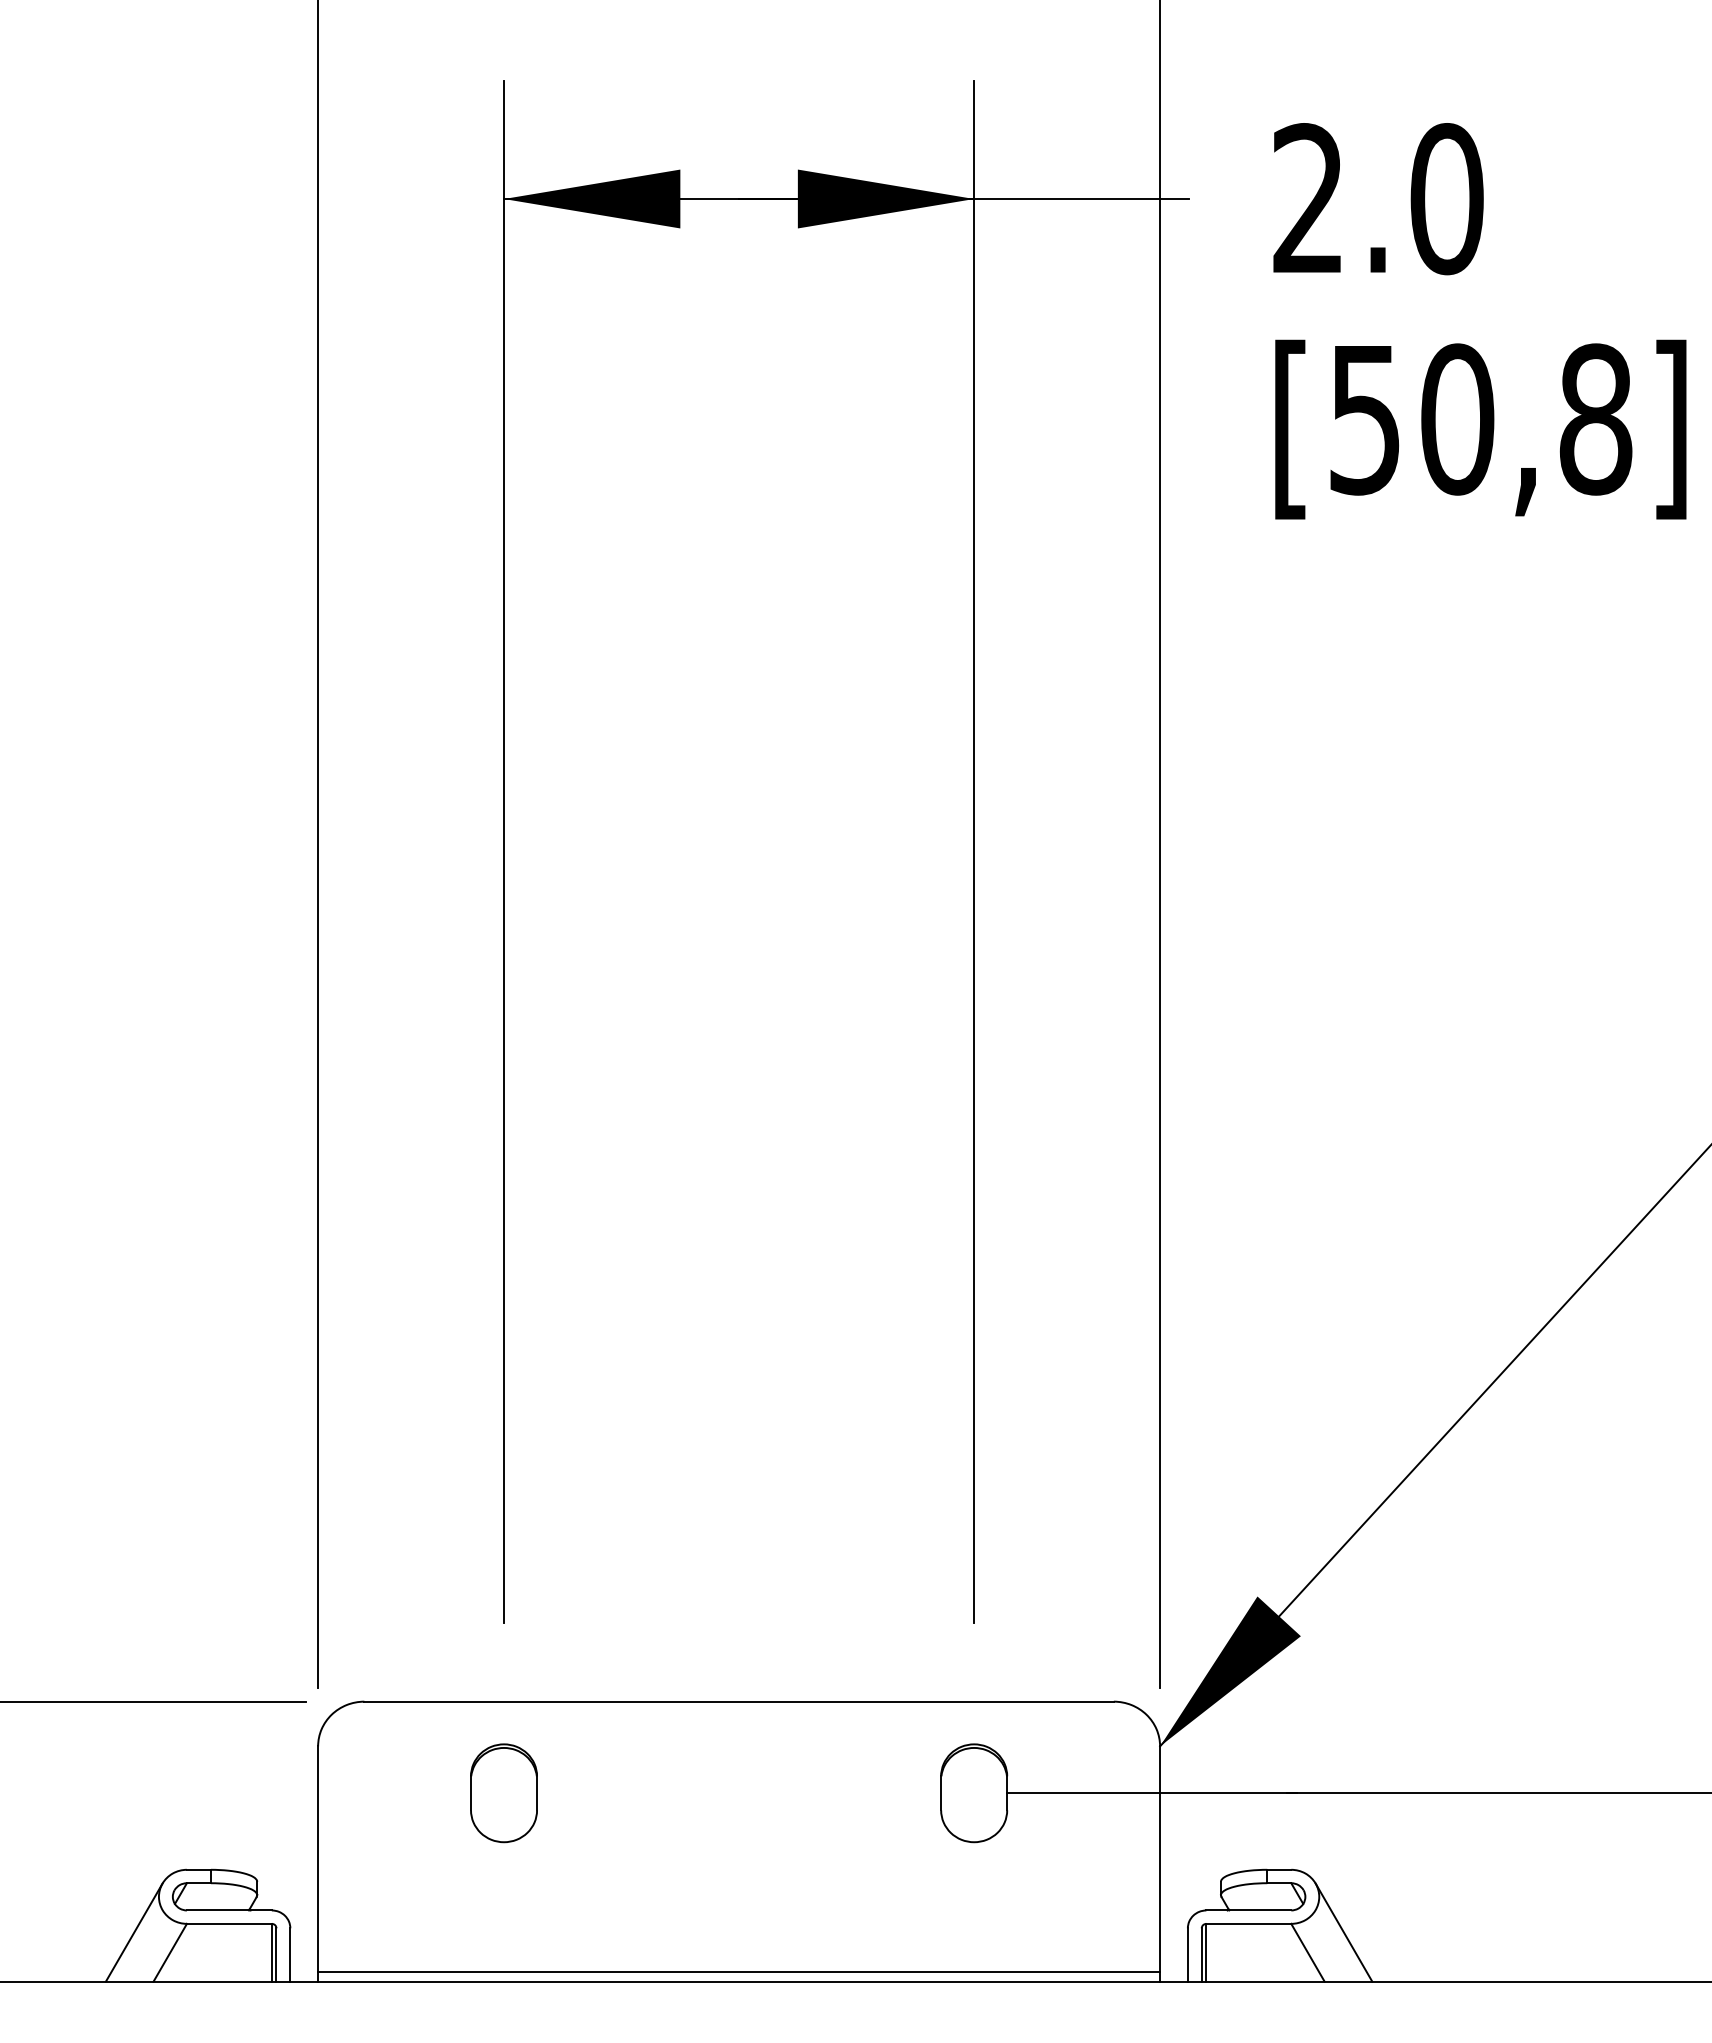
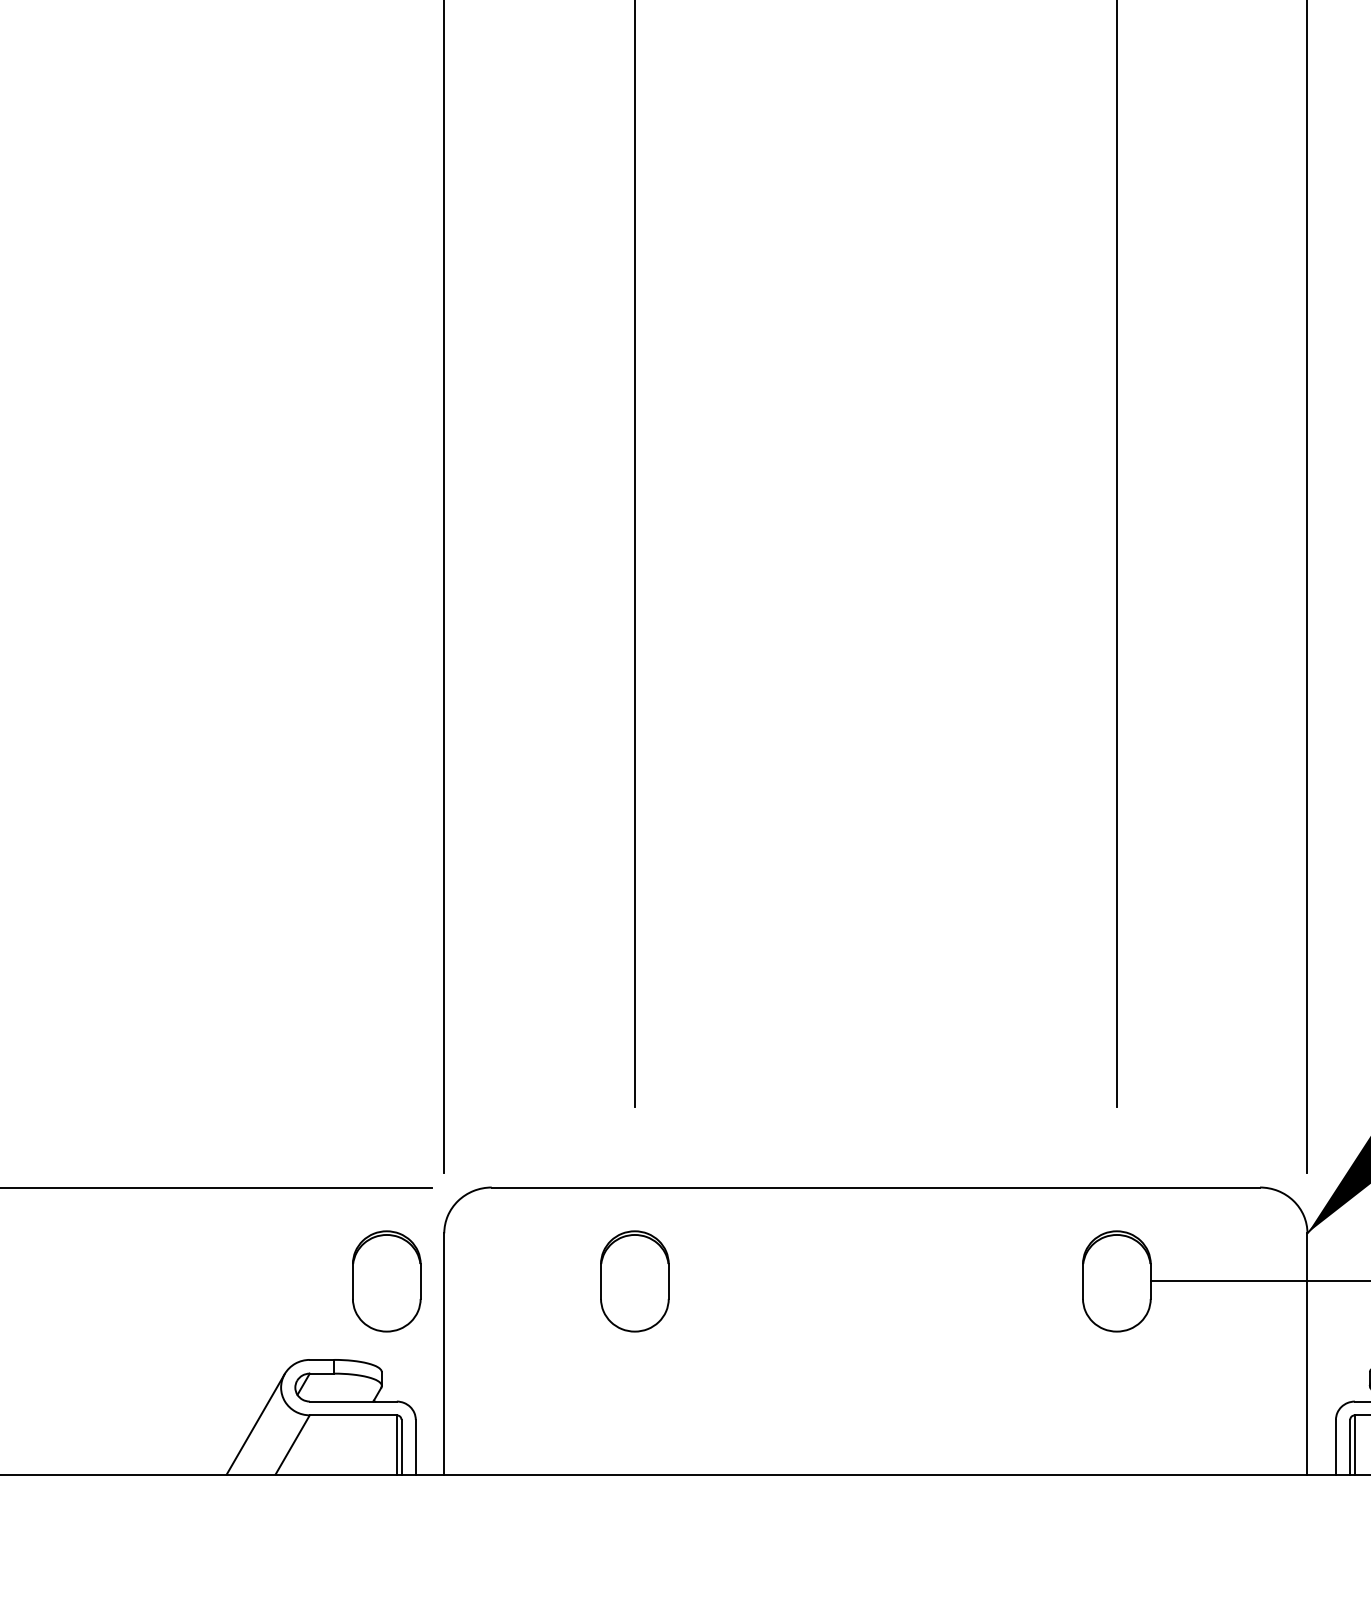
part: (261, 1793) -> (386, 1281), added
line: (739, 1972) -> (876, 1465), removed

